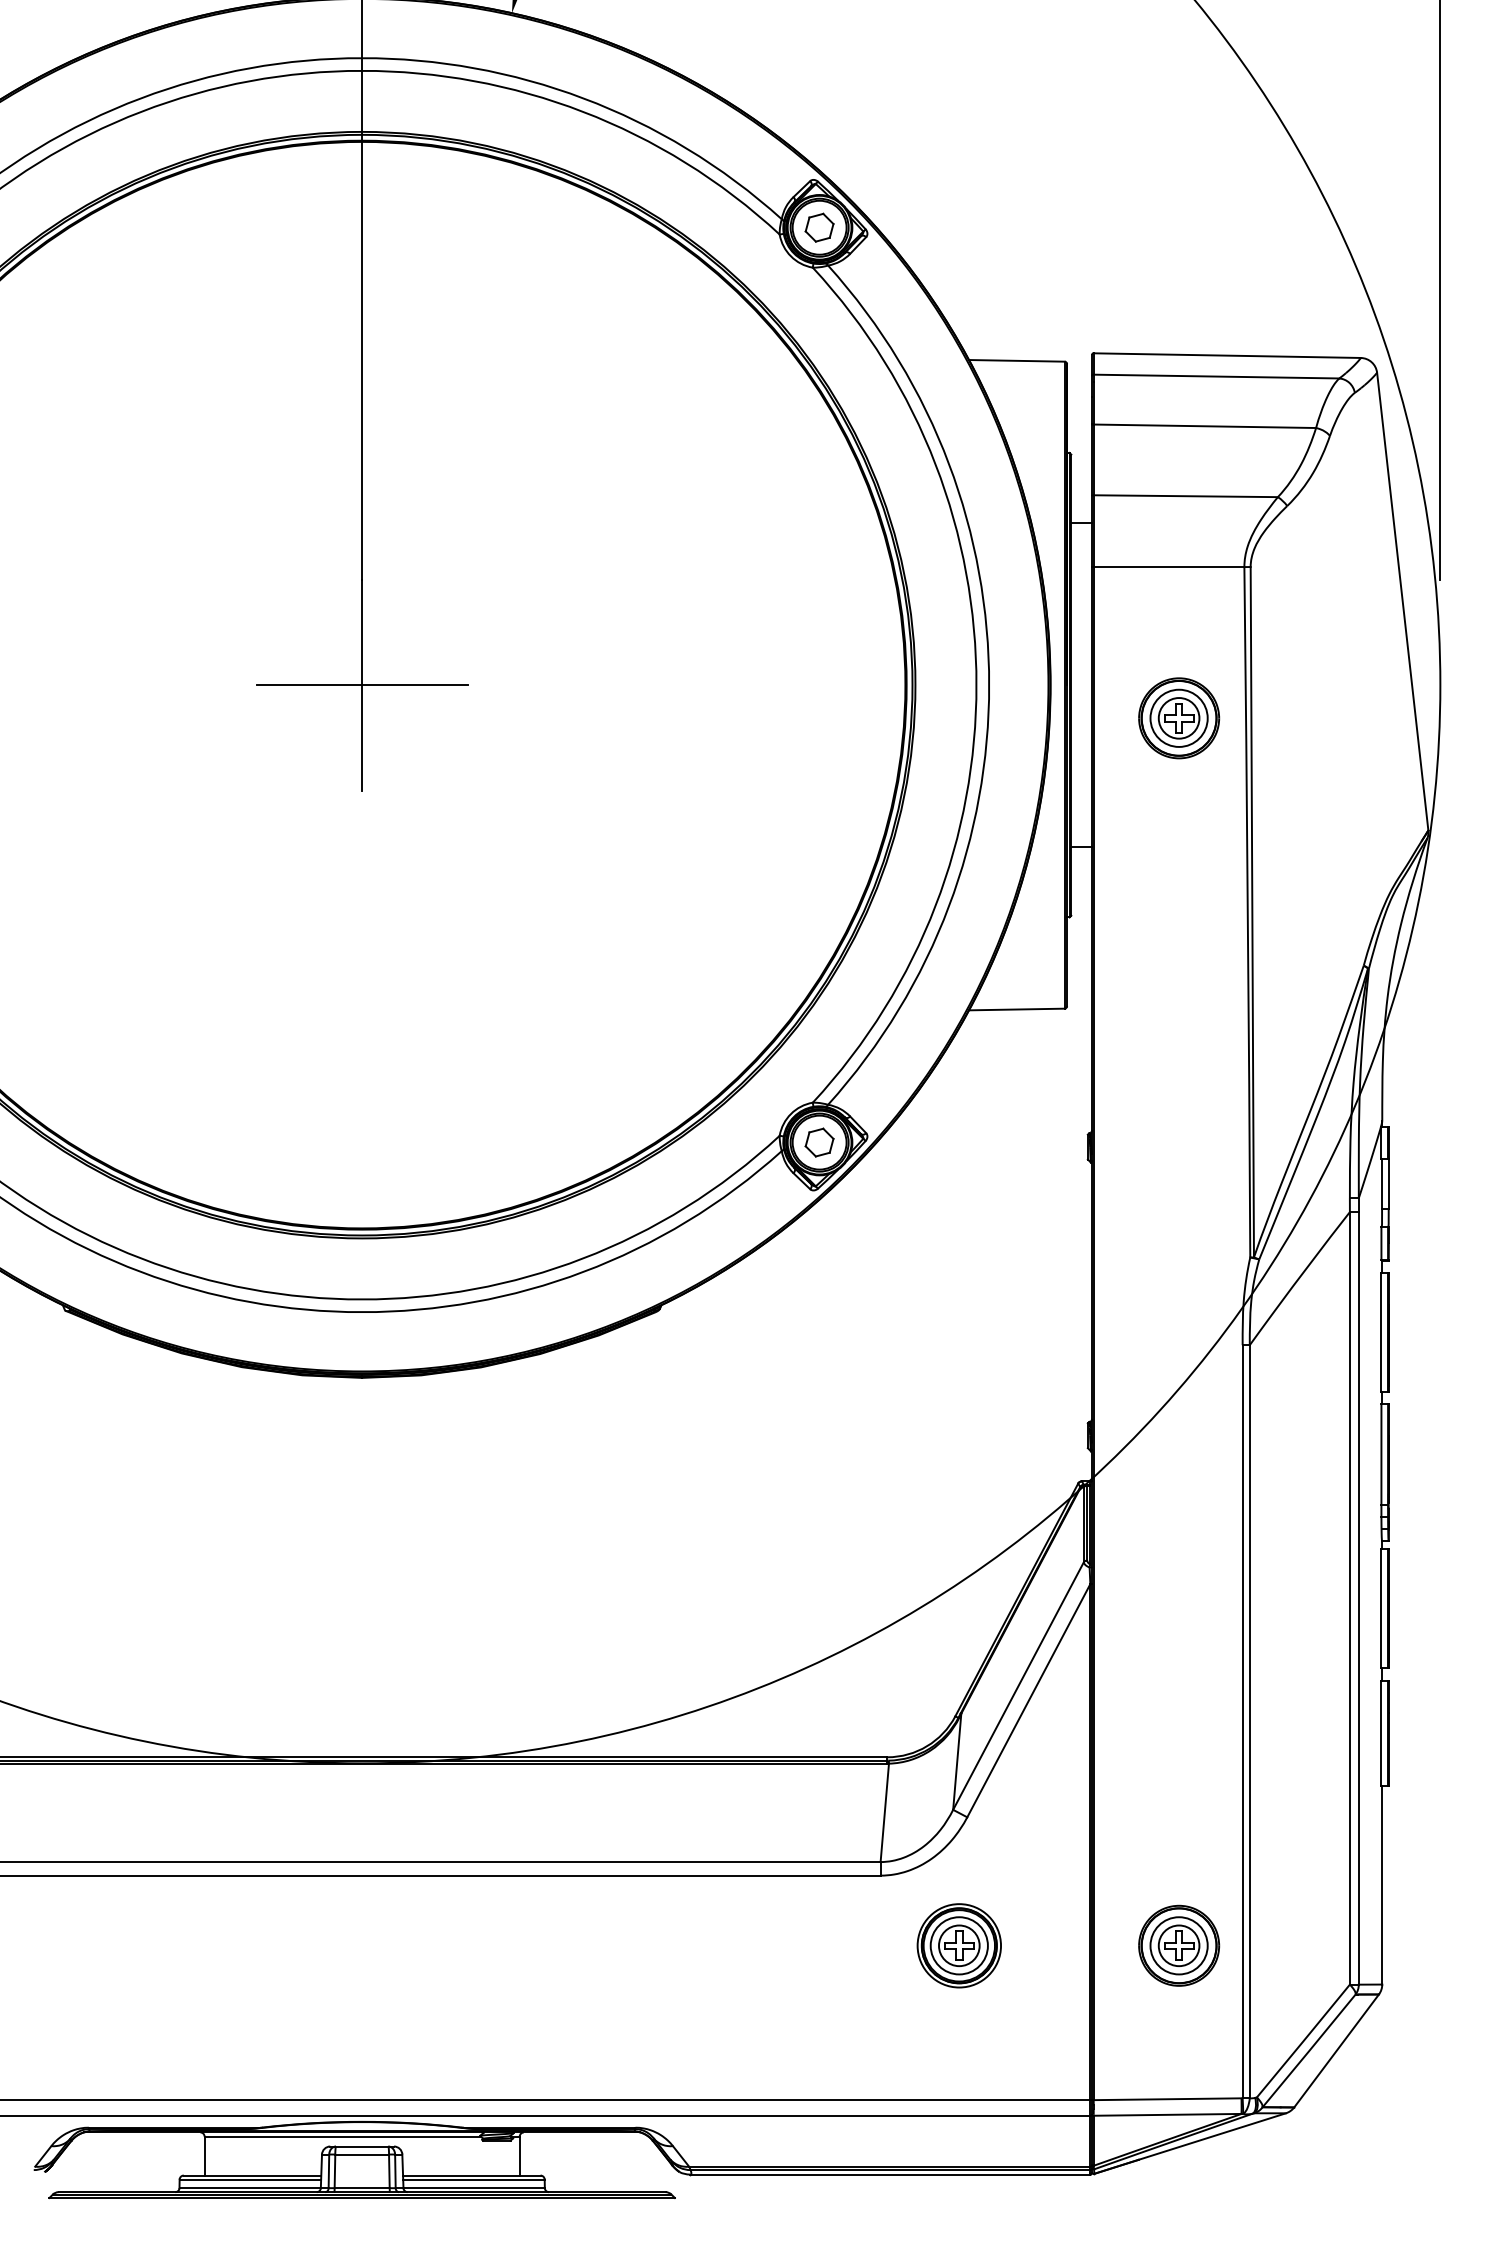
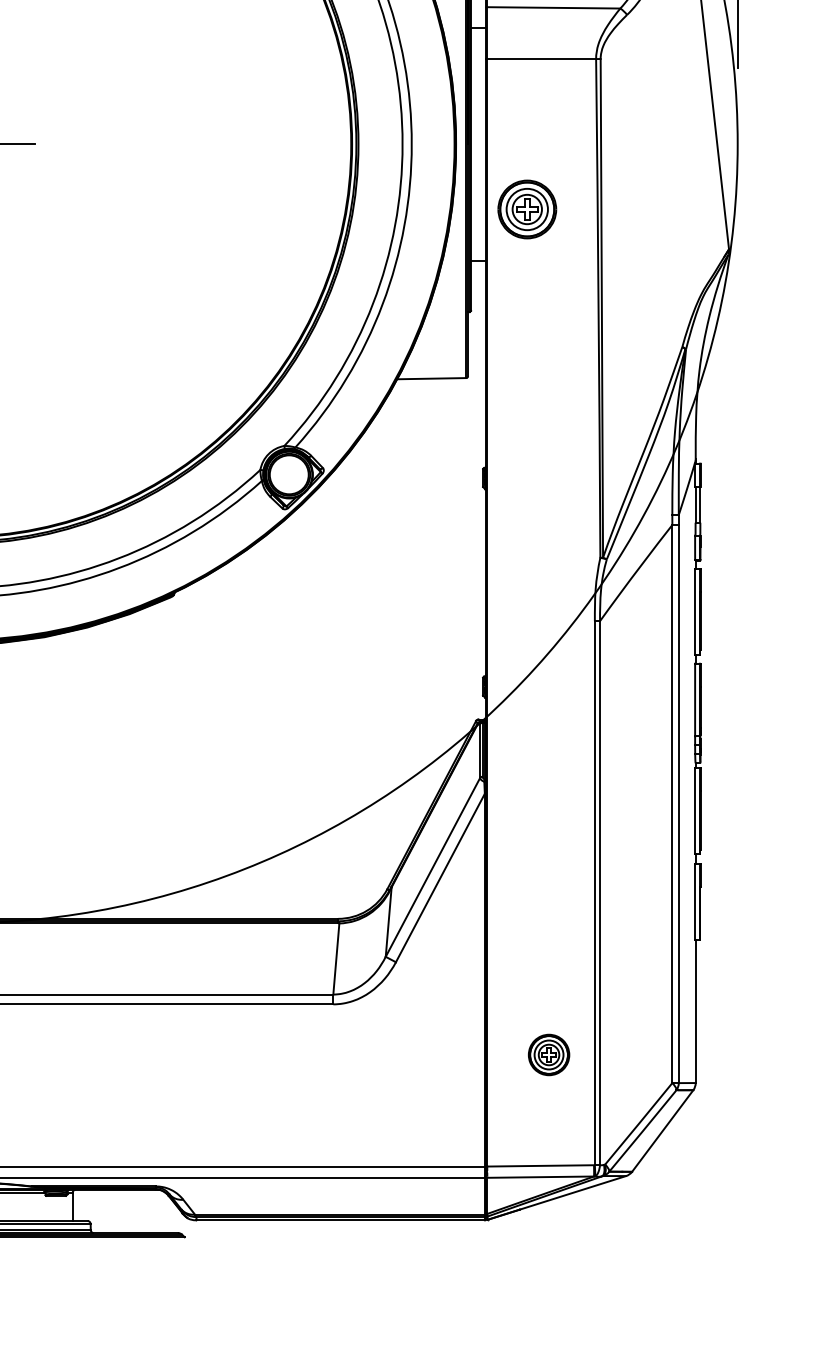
part: (1179, 718) -> (527, 209), moved
part: (819, 1142) -> (289, 474), removed
part: (958, 1945) -> (389, 1054), removed
part: (1179, 1945) -> (549, 1054), size x0.7

